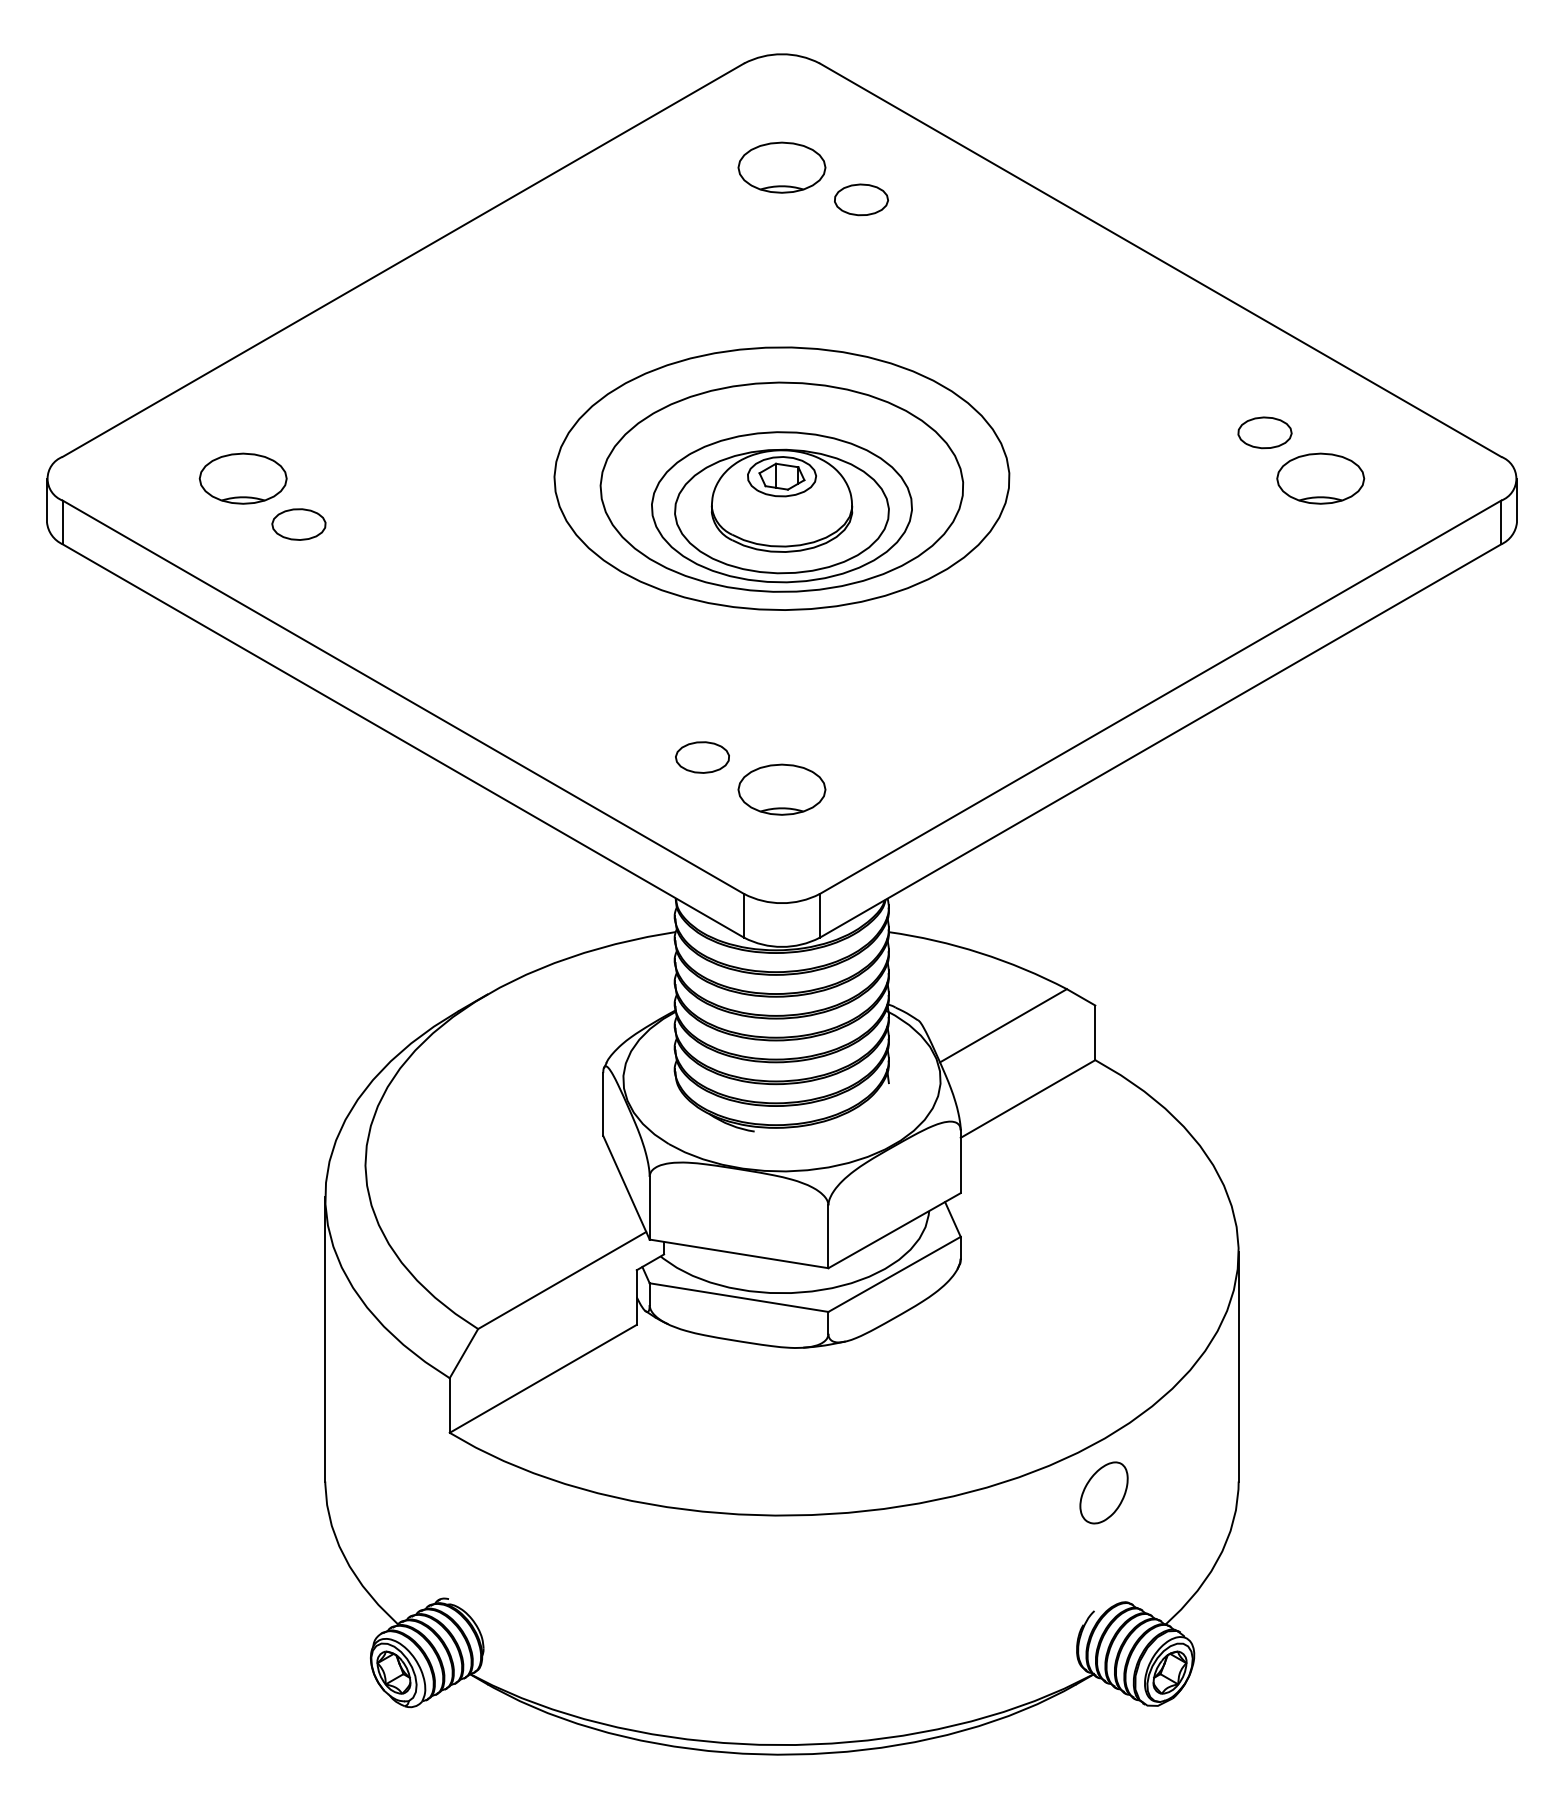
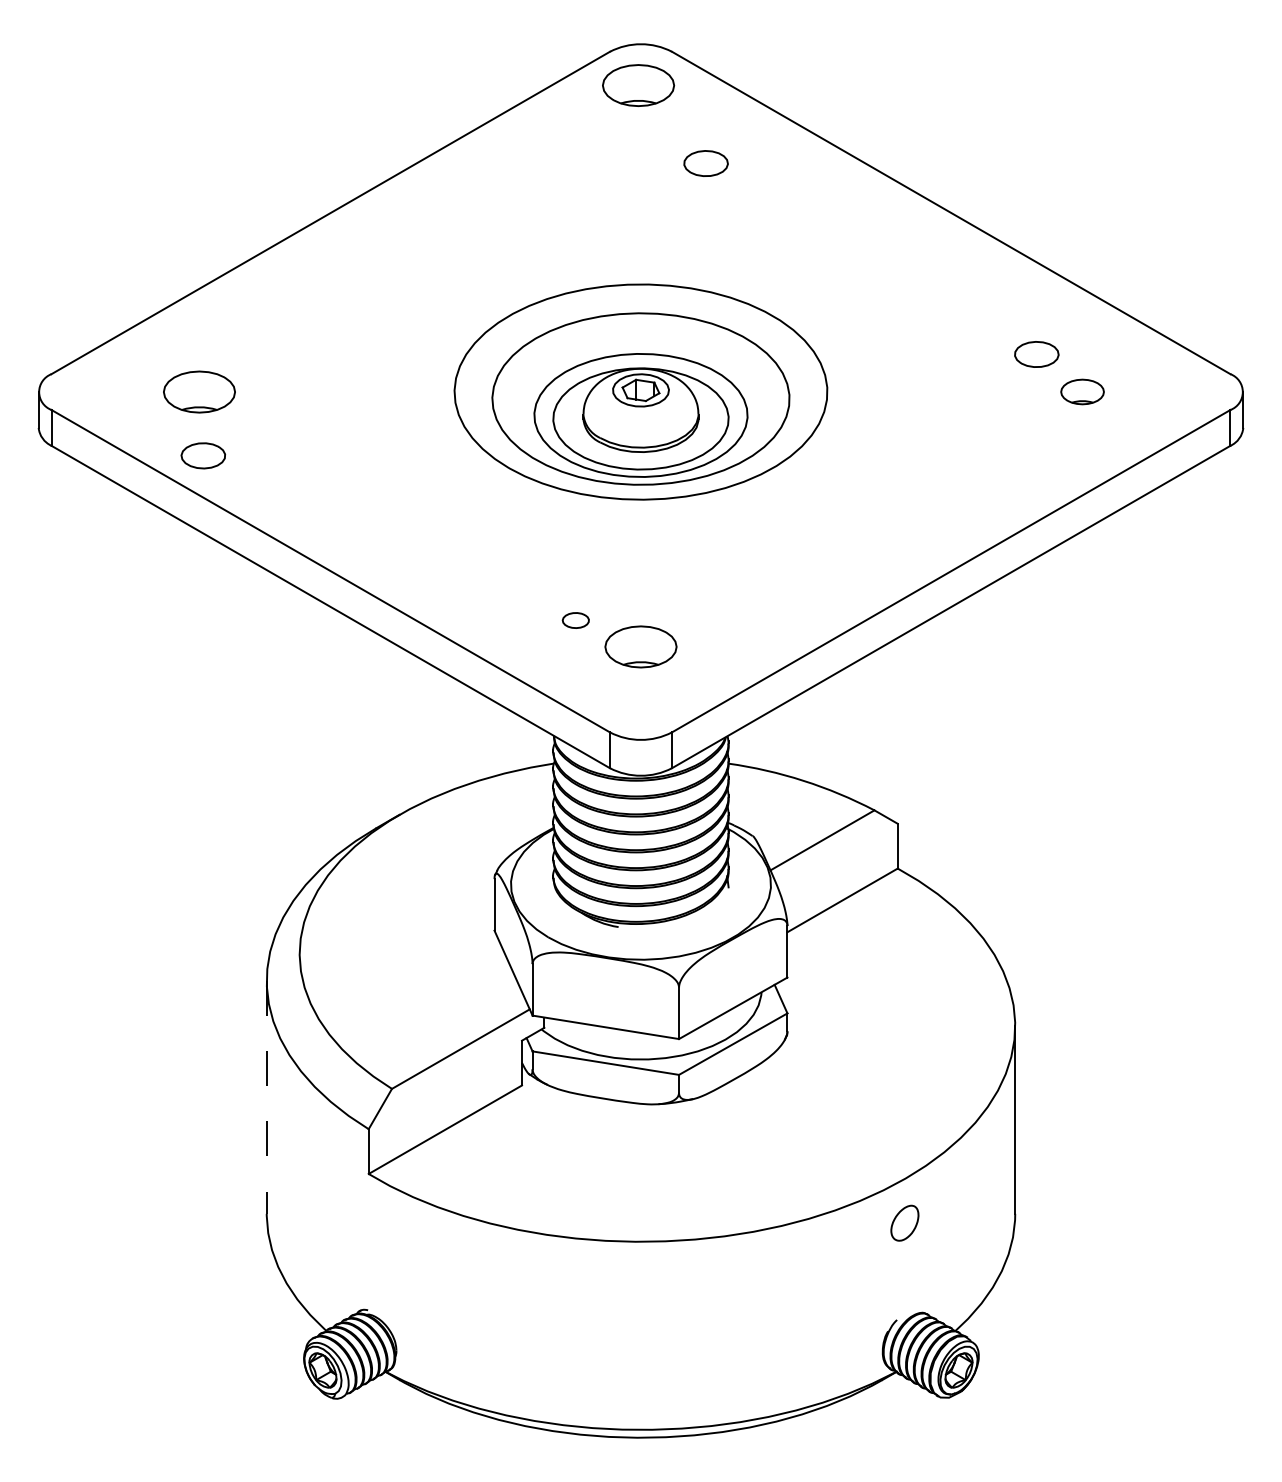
part: (781, 167) -> (638, 85), moved
part: (1320, 478) -> (1082, 391), size x0.6
part: (298, 524) -> (202, 455), moved
part: (702, 757) -> (575, 620), size x0.6
line: (325, 1339) -> (266, 1097), solid -> dashed
part: (1103, 1492) -> (904, 1222), size x0.7

